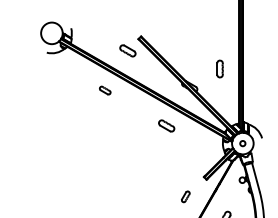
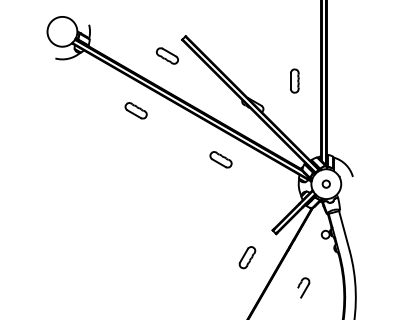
part: (104, 90) -> (135, 110), size x1.43
part: (185, 196) -> (247, 257), size x1.43

